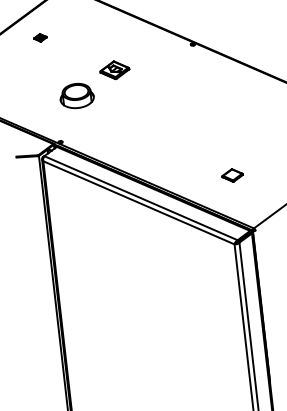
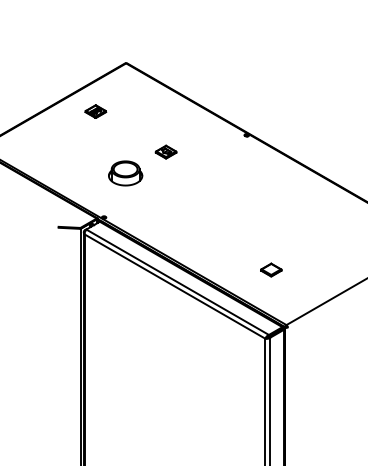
part: (40, 37) -> (95, 111), size x1.67
part: (114, 69) -> (165, 151), size x0.71

